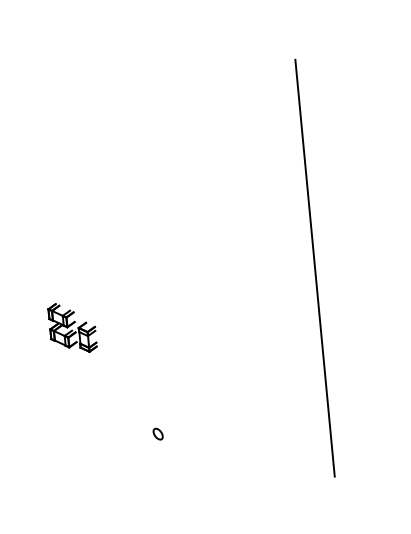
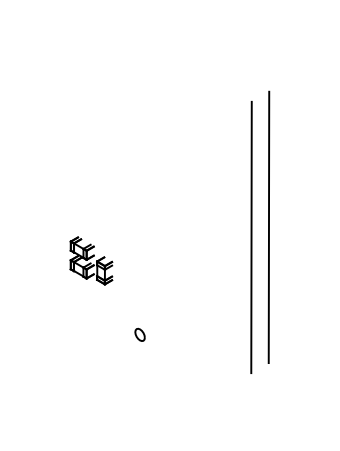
line: (339, 250) -> (268, 227), added
part: (72, 327) -> (91, 260), size x1.43
part: (157, 433) -> (139, 334), size x1.67

